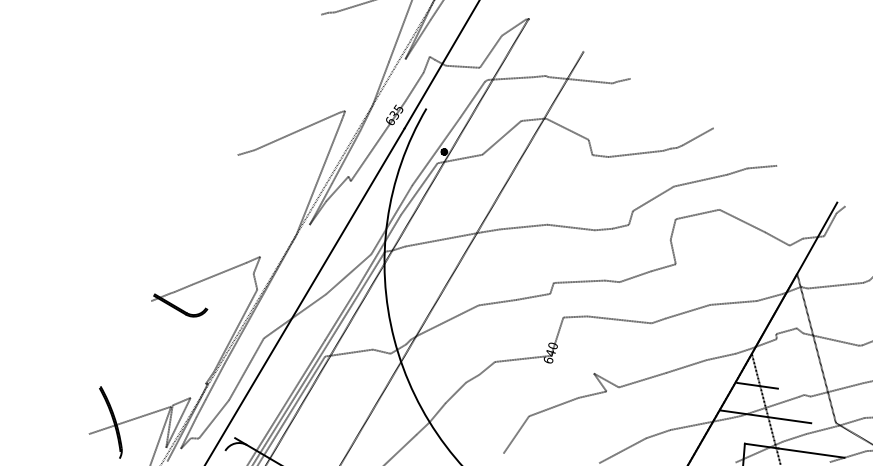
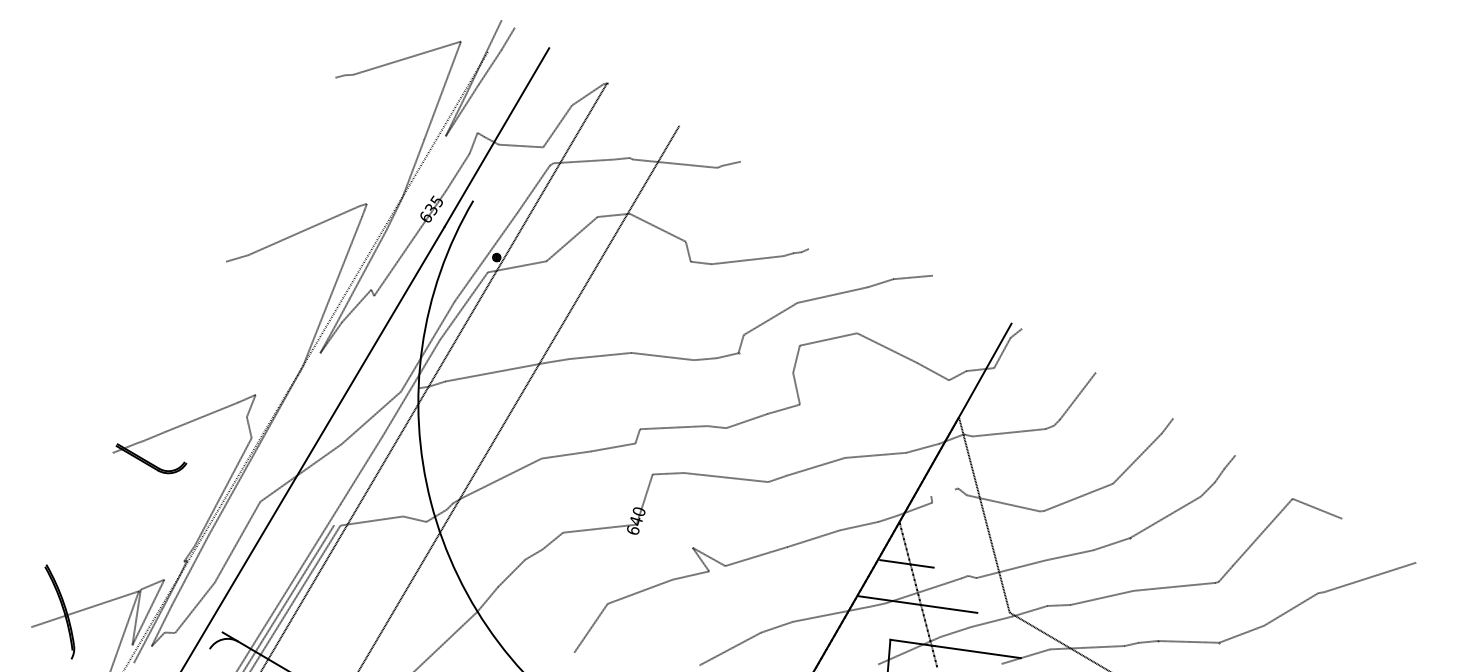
line: (697, 136) -> (828, 237), removed
line: (352, 303) -> (376, 456), removed
line: (784, 331) -> (942, 492), removed

